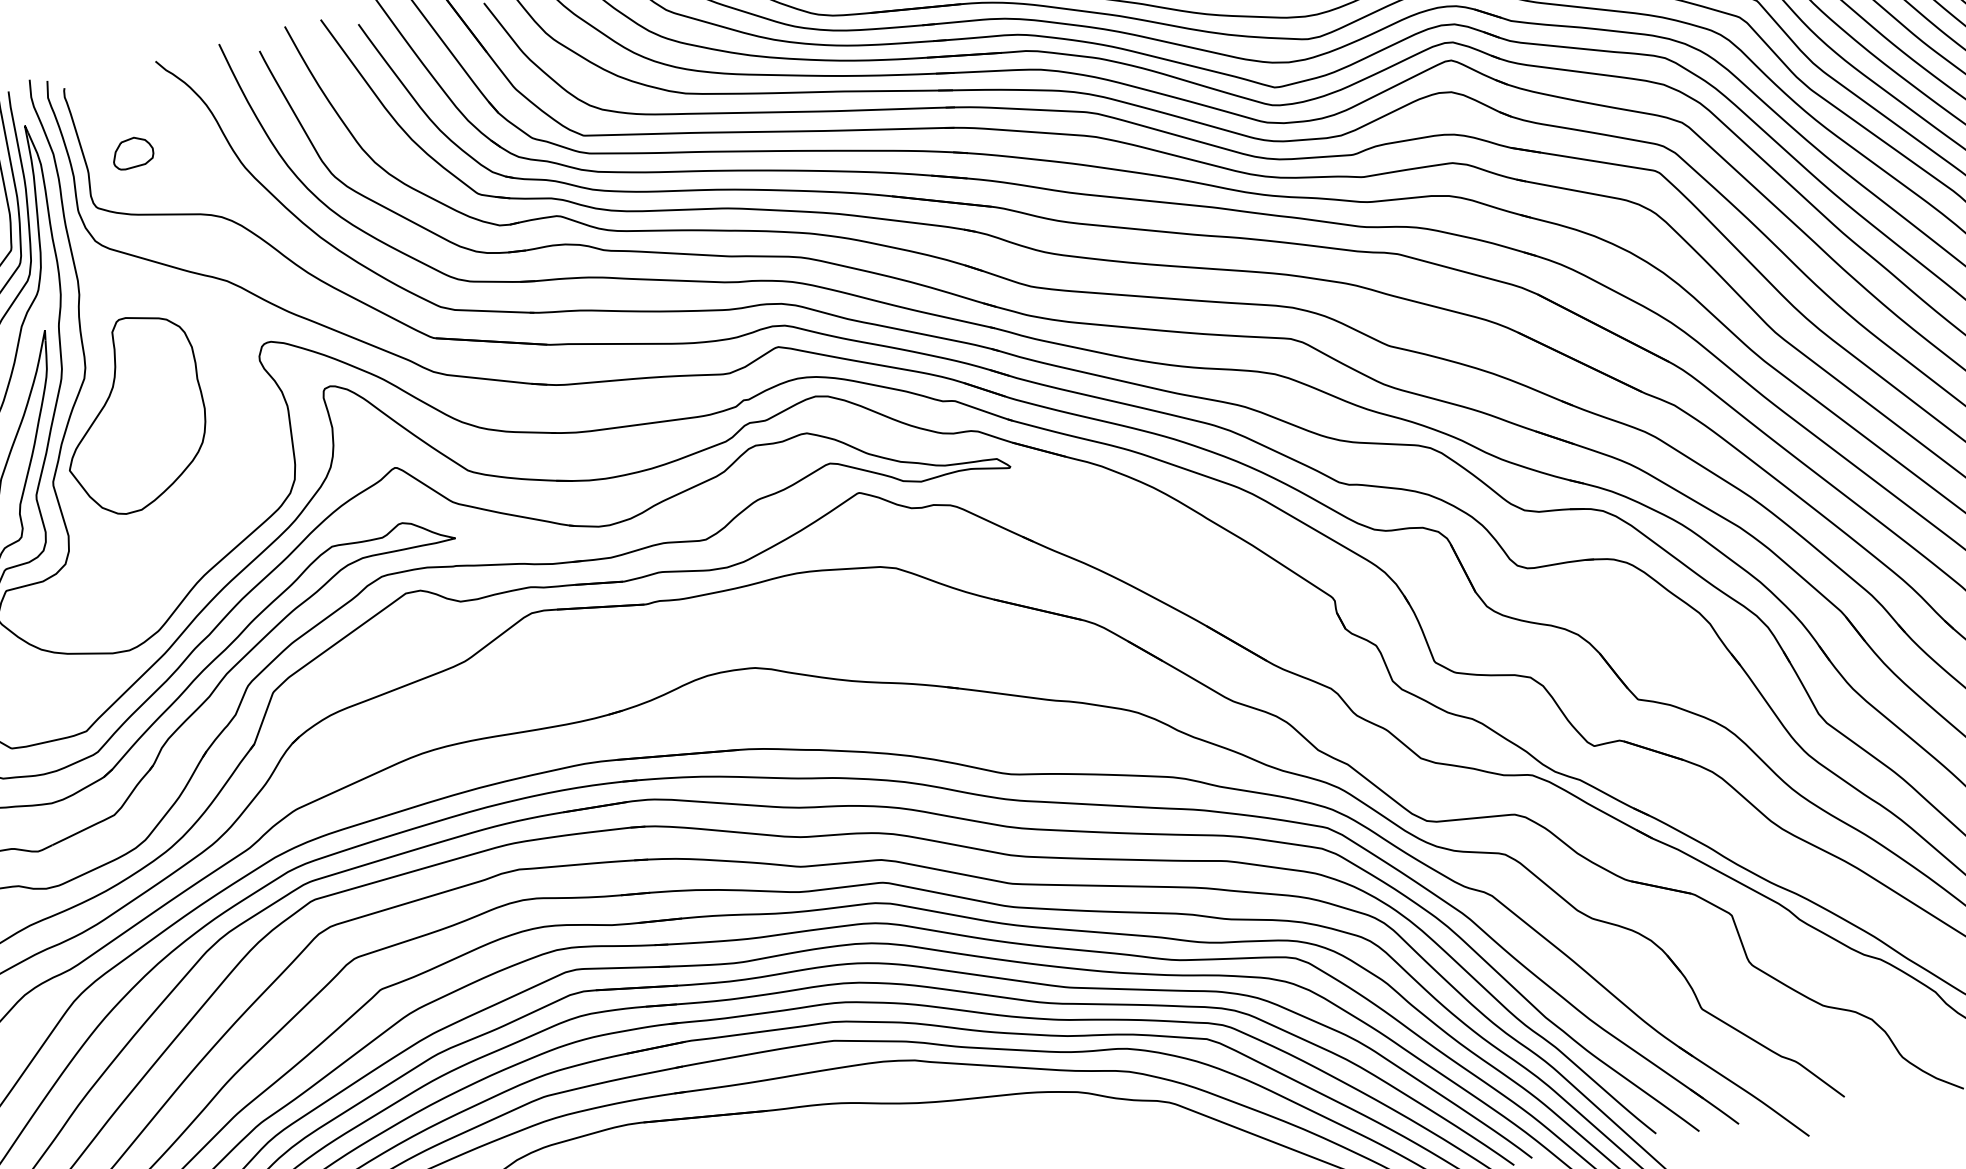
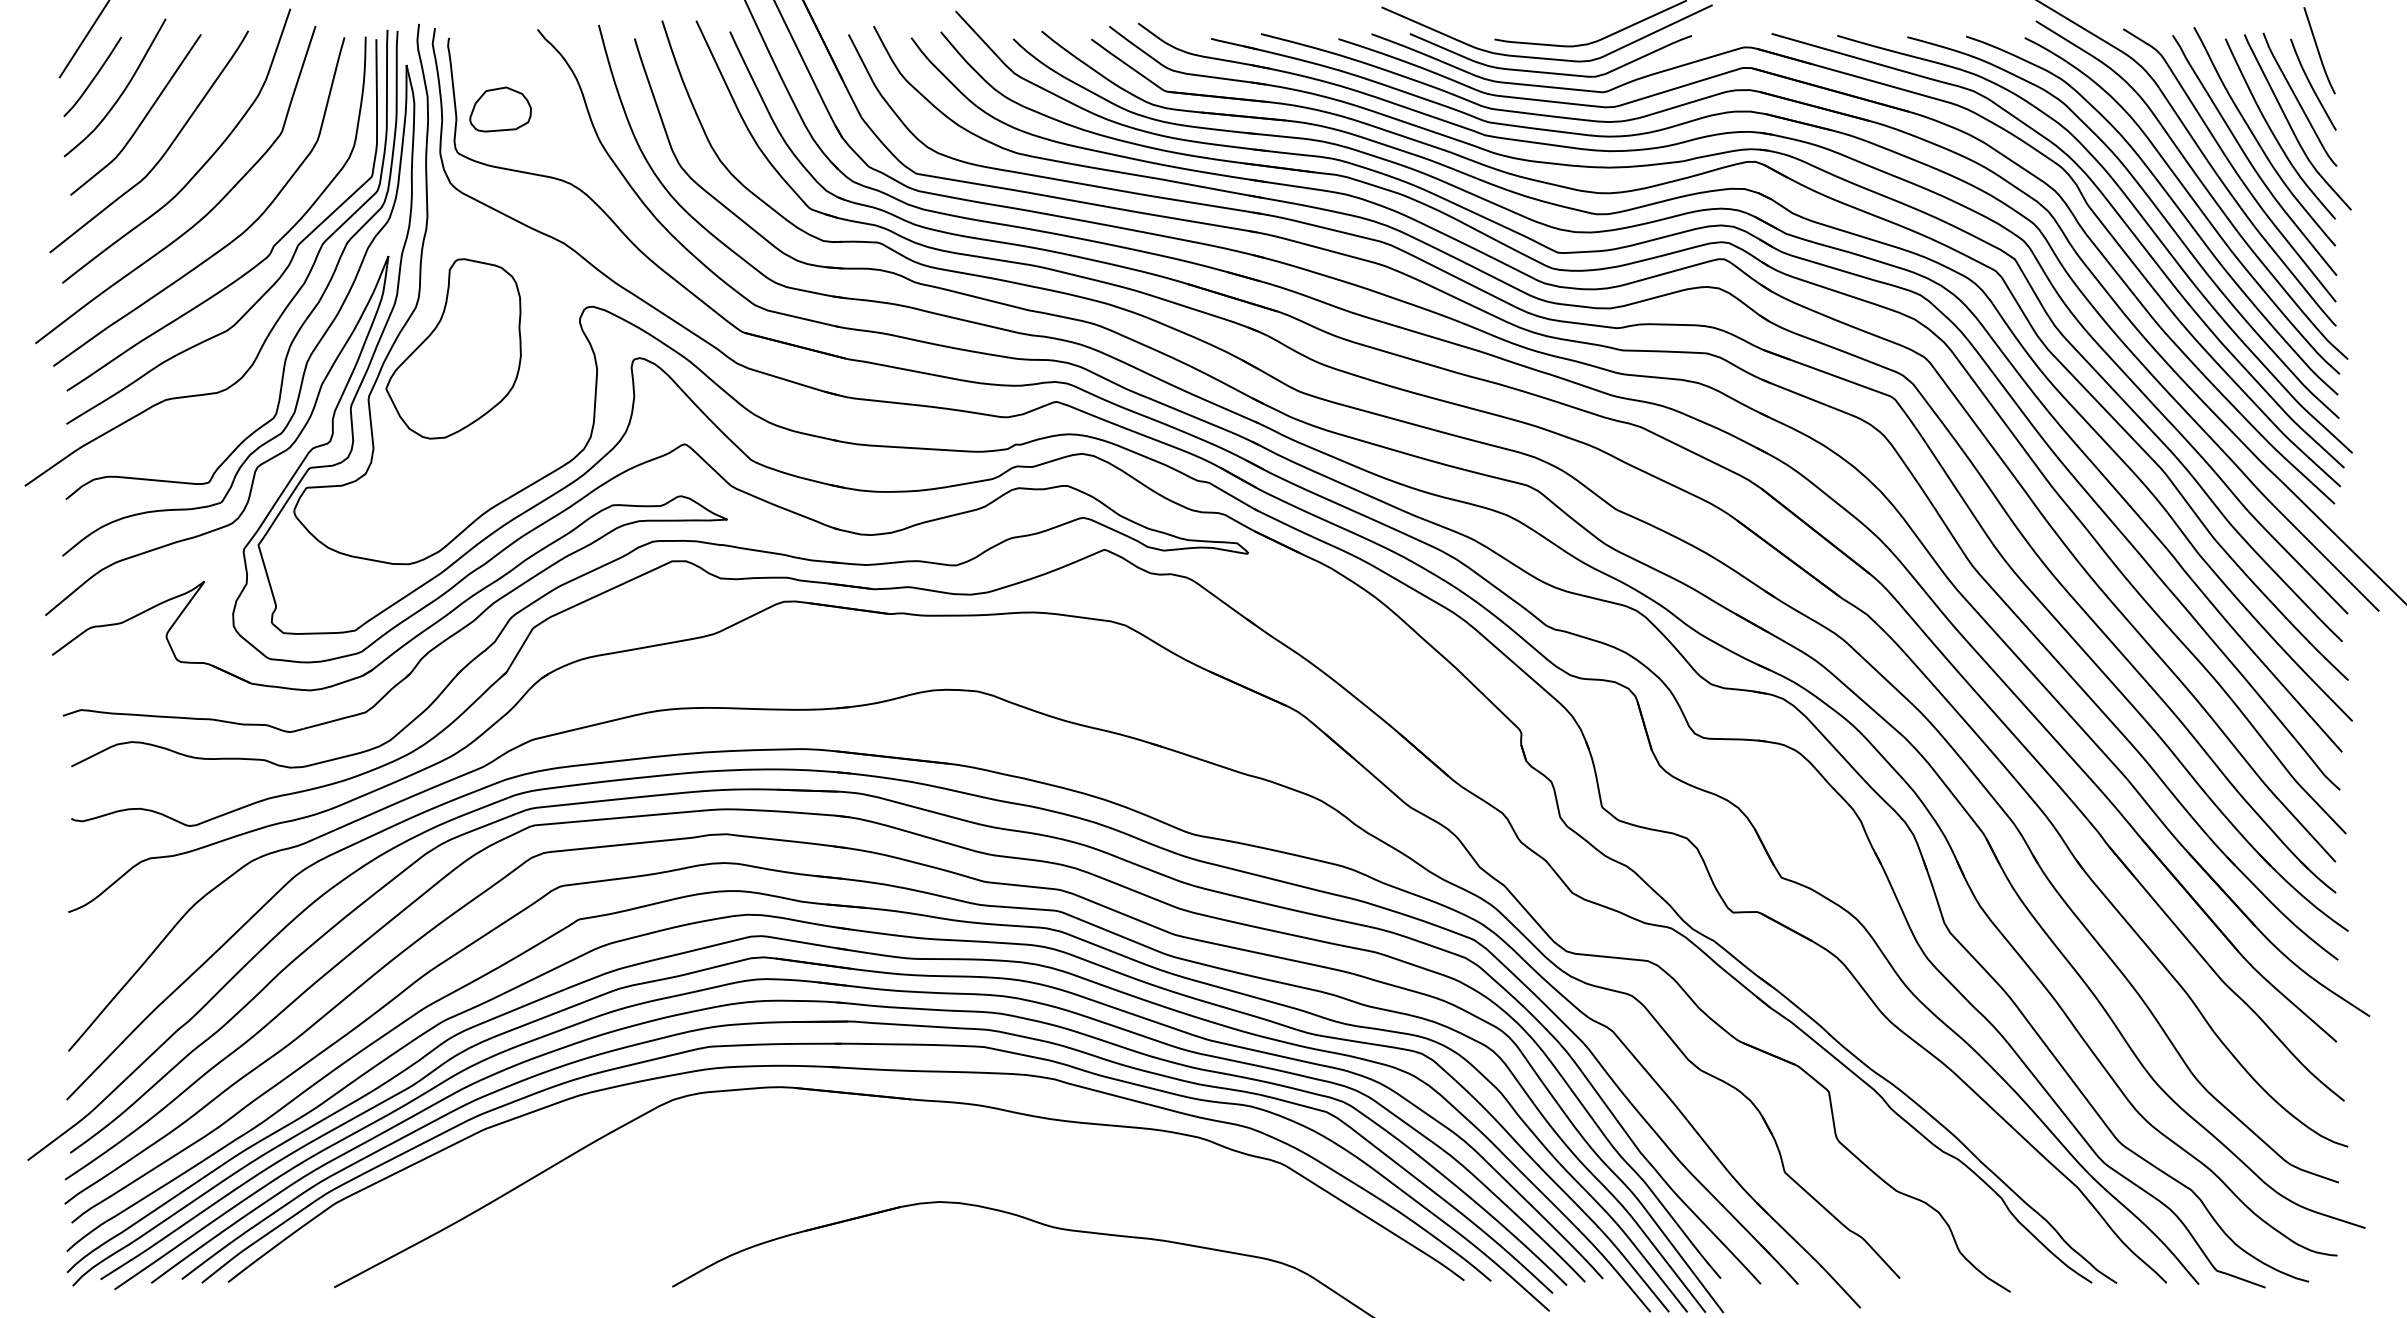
part: (132, 152) -> (500, 108), size x1.6

